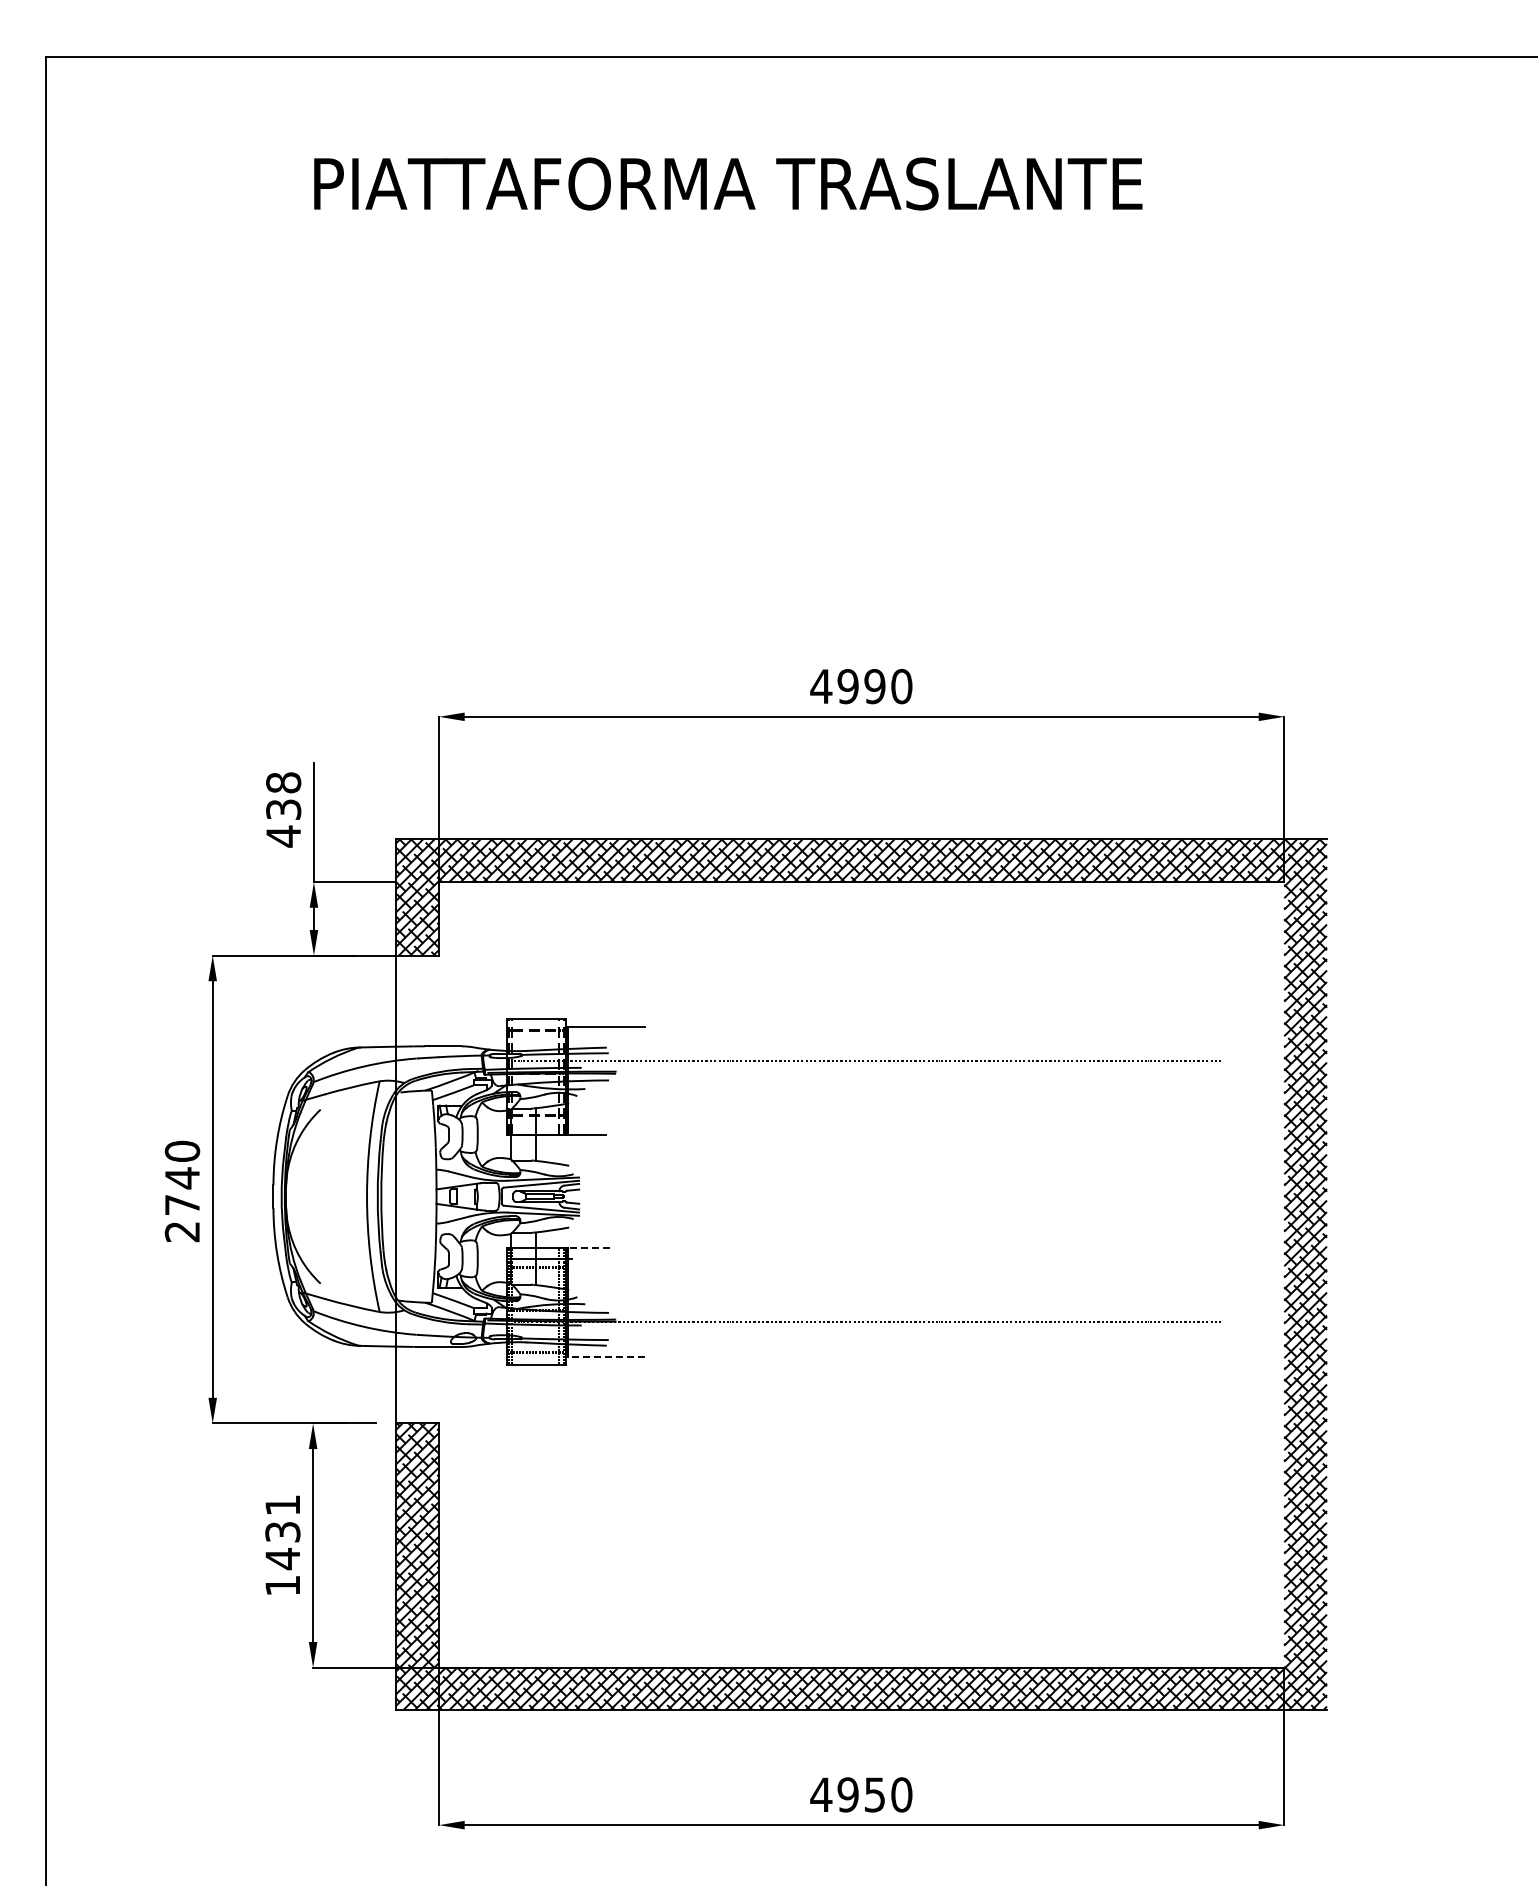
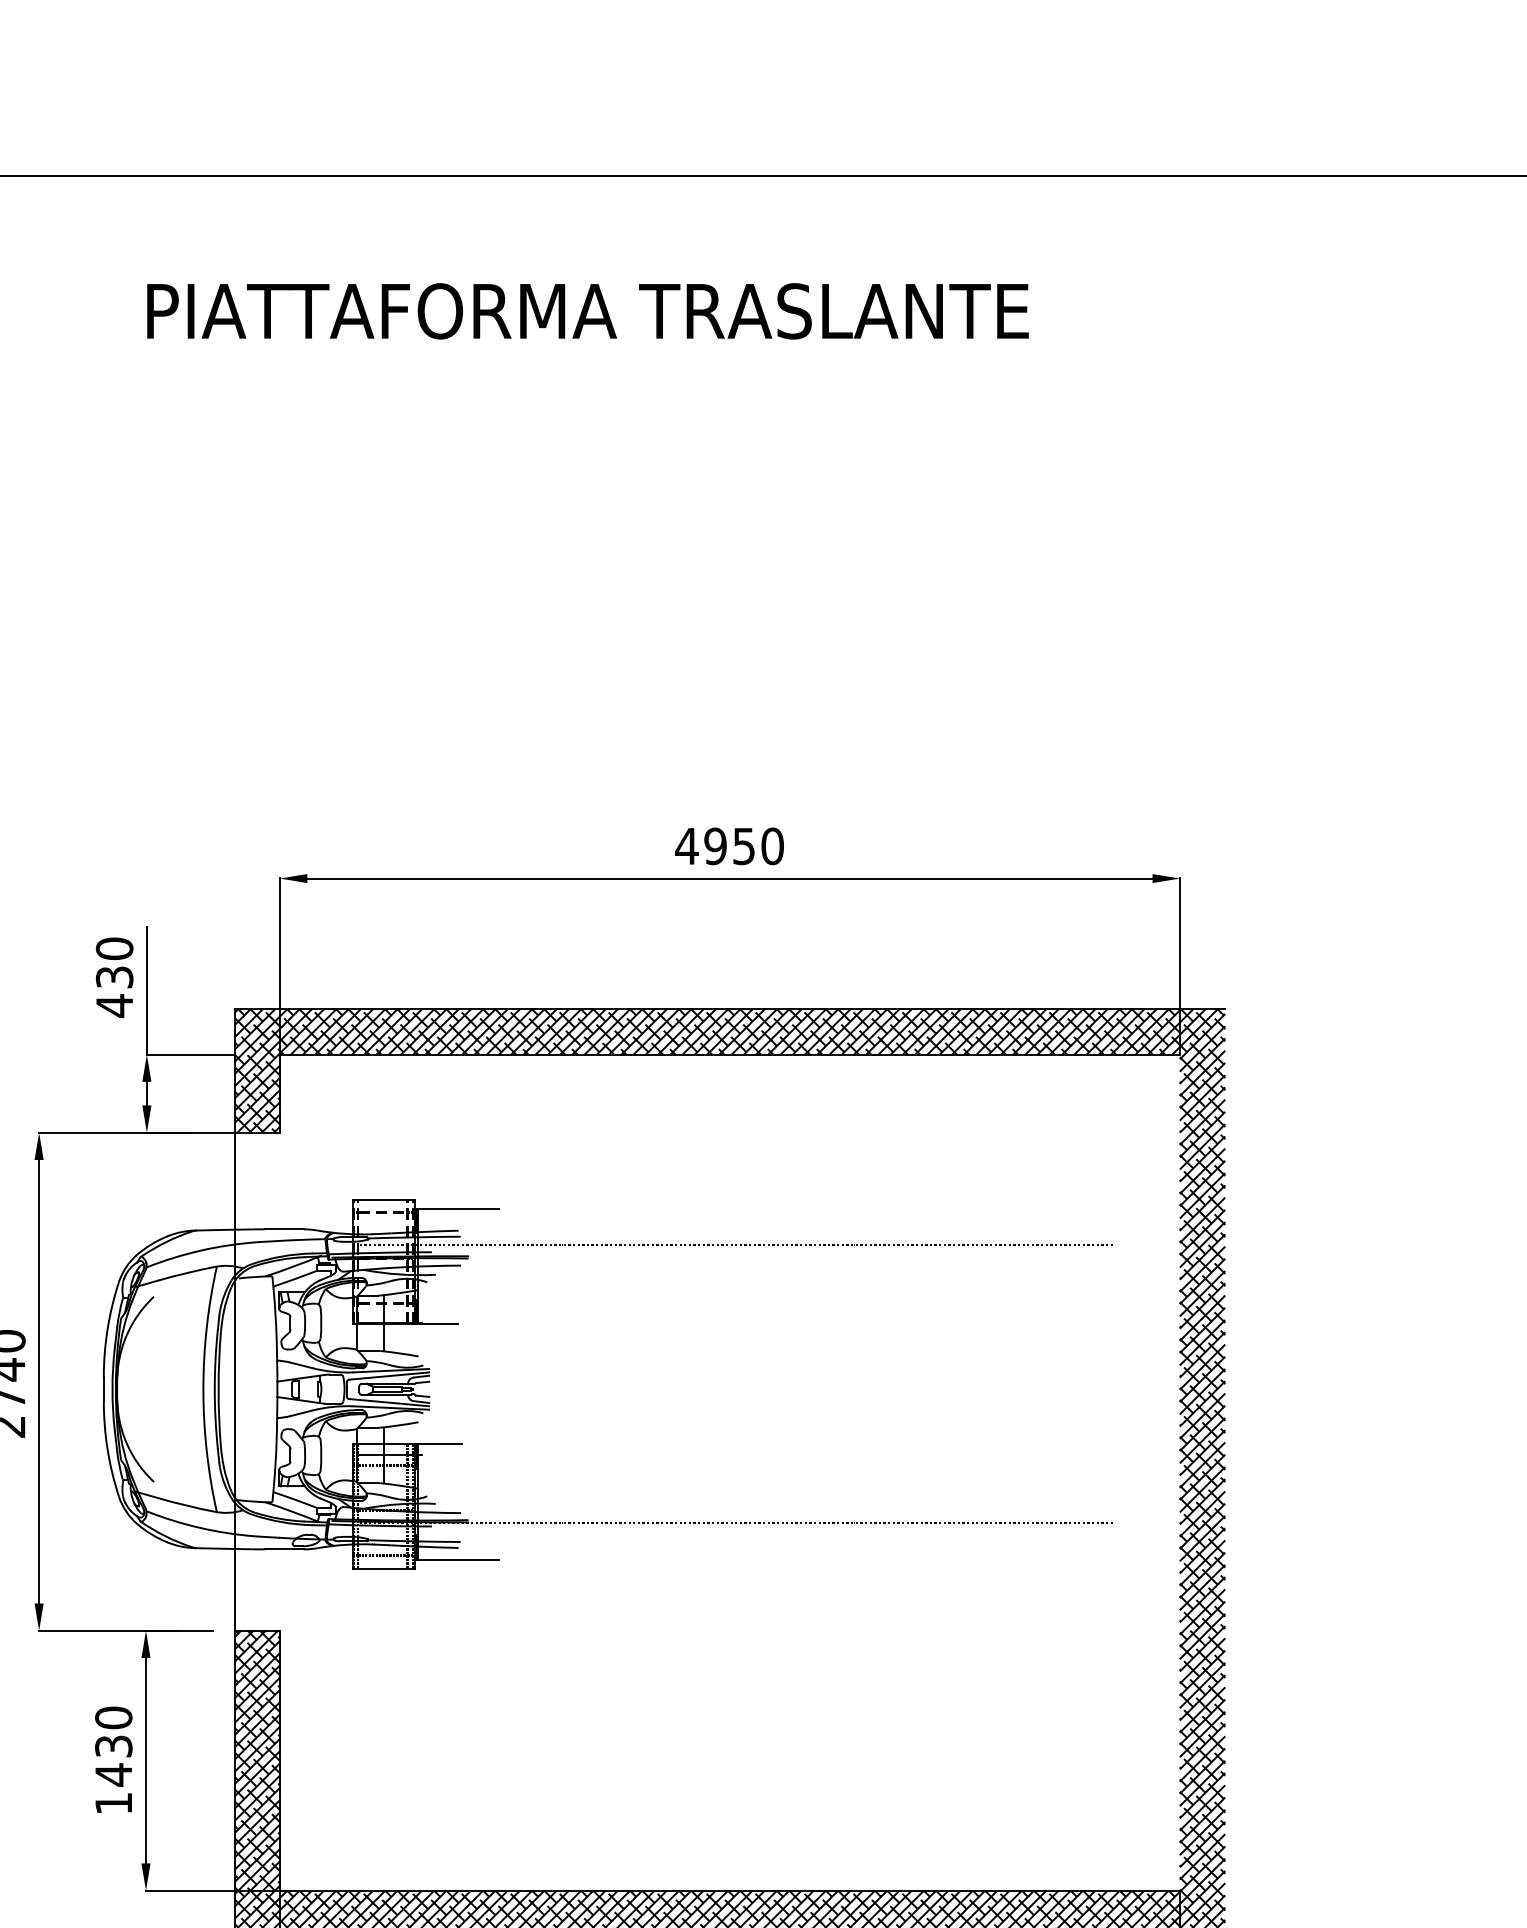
text: (874, 686) -> (743, 846), 4990 -> 4950
text: (283, 782) -> (114, 948), 438 -> 430
line: (589, 1248) -> (440, 1444), dashed -> solid
line: (606, 1356) -> (458, 1559), dashed -> solid
text: (282, 1504) -> (113, 1717), 1431 -> 1430

